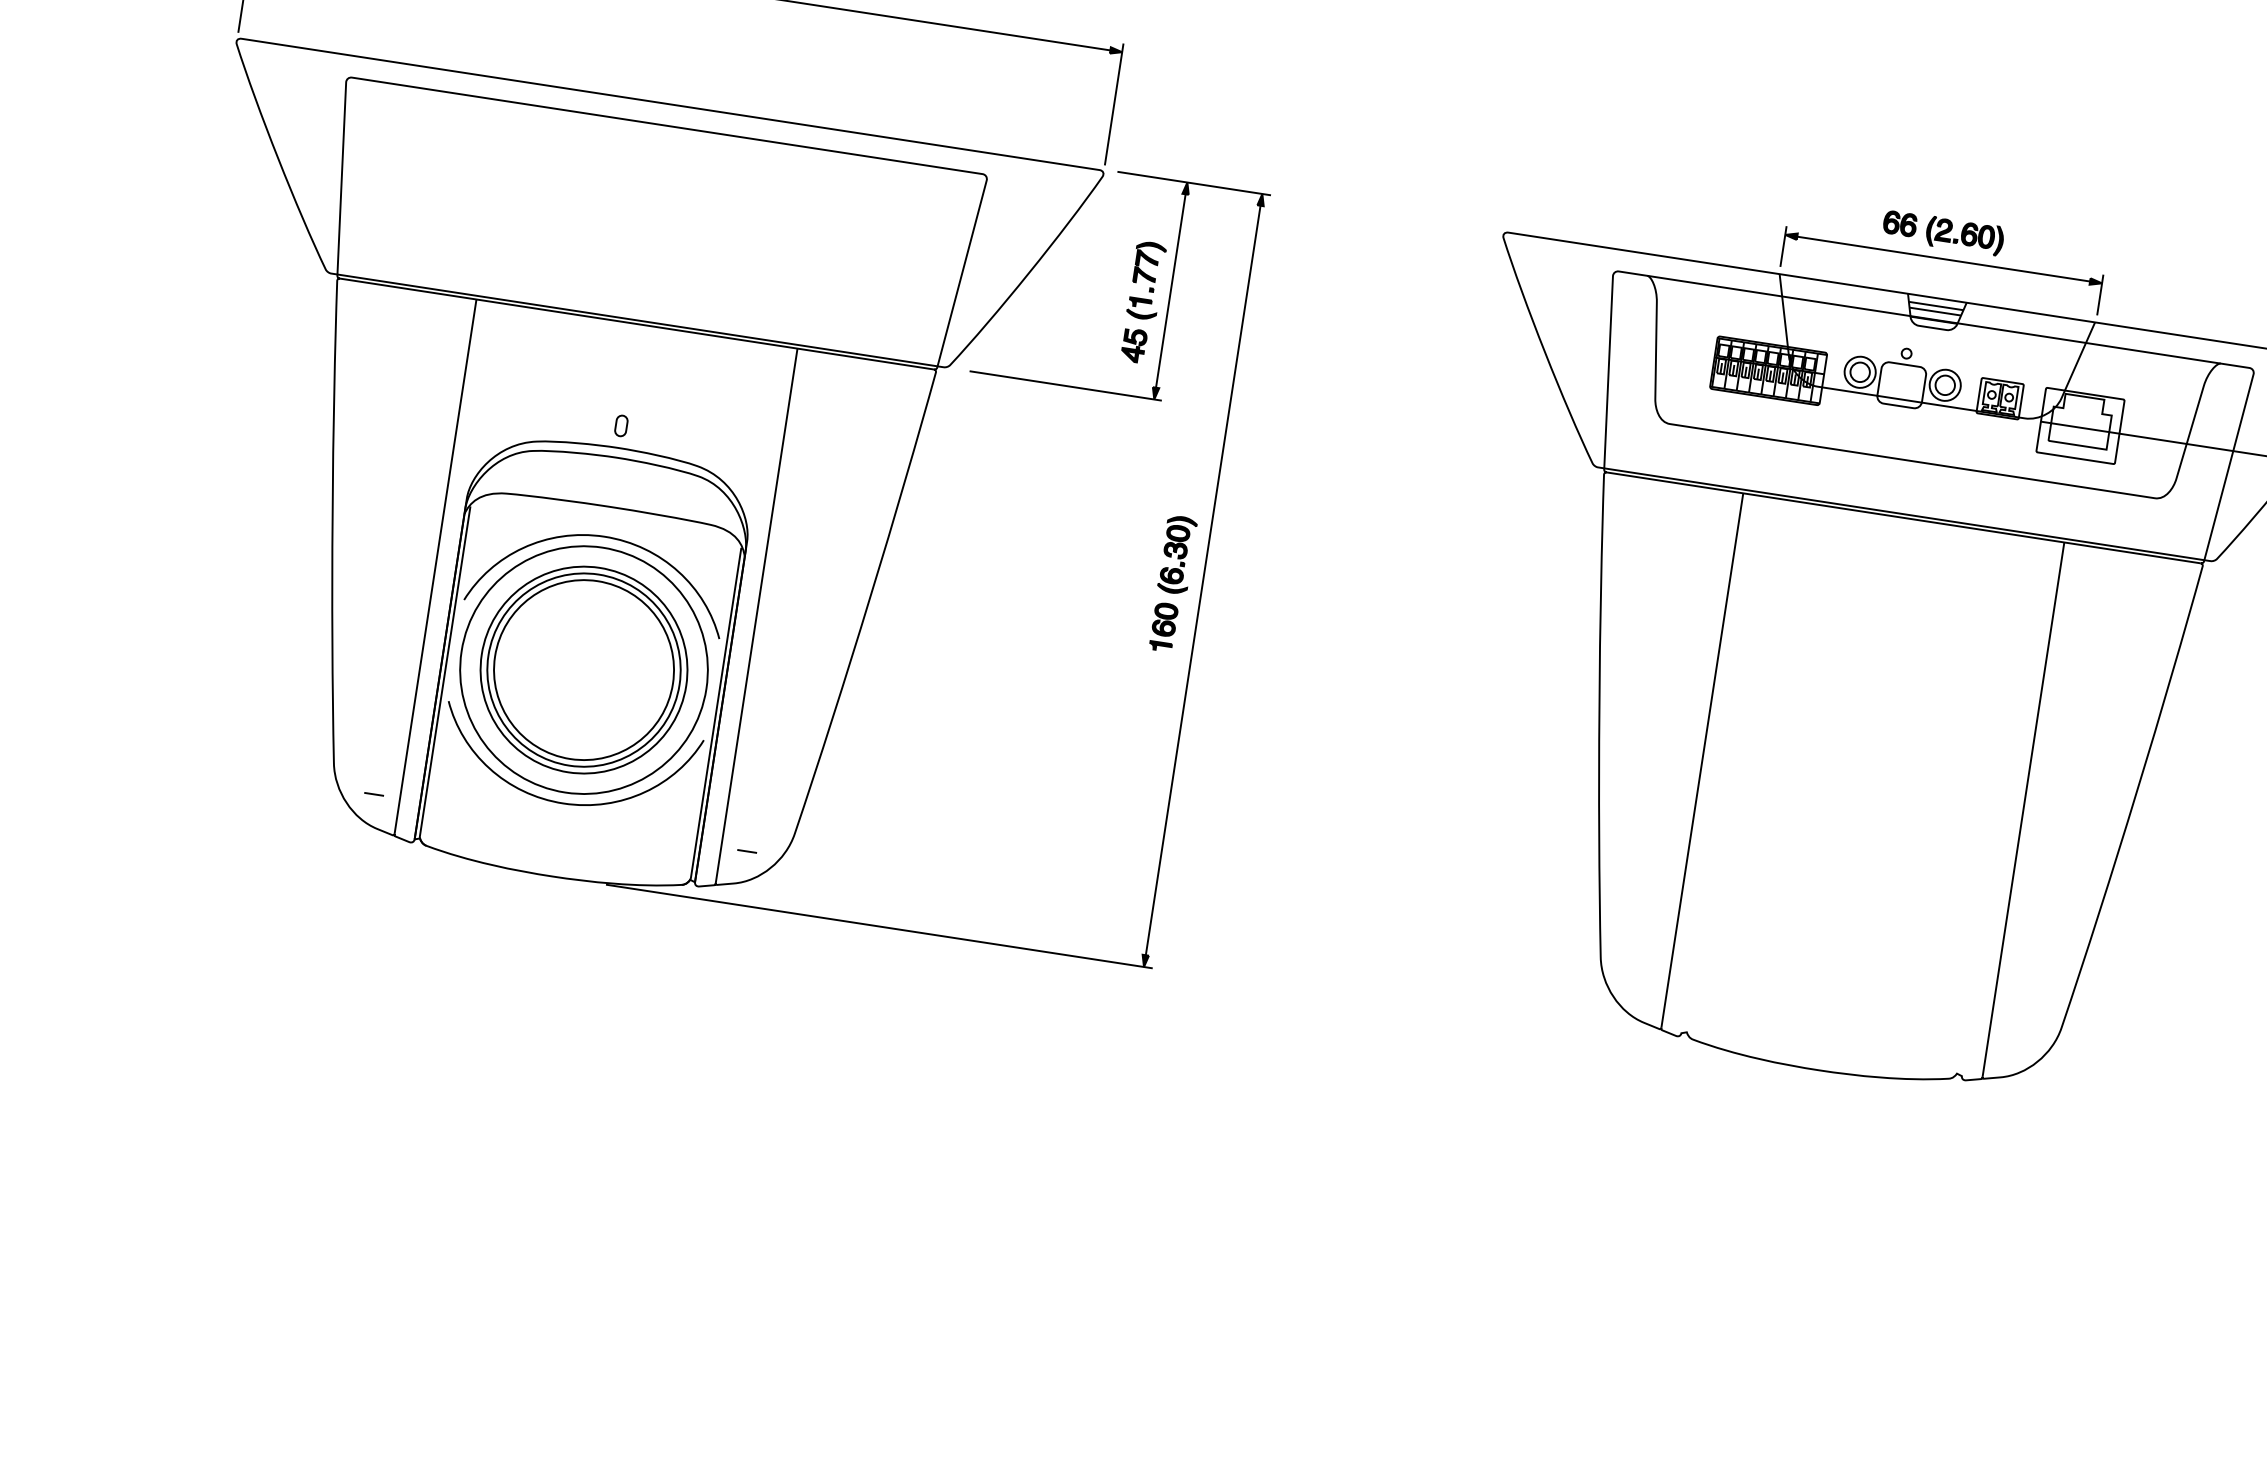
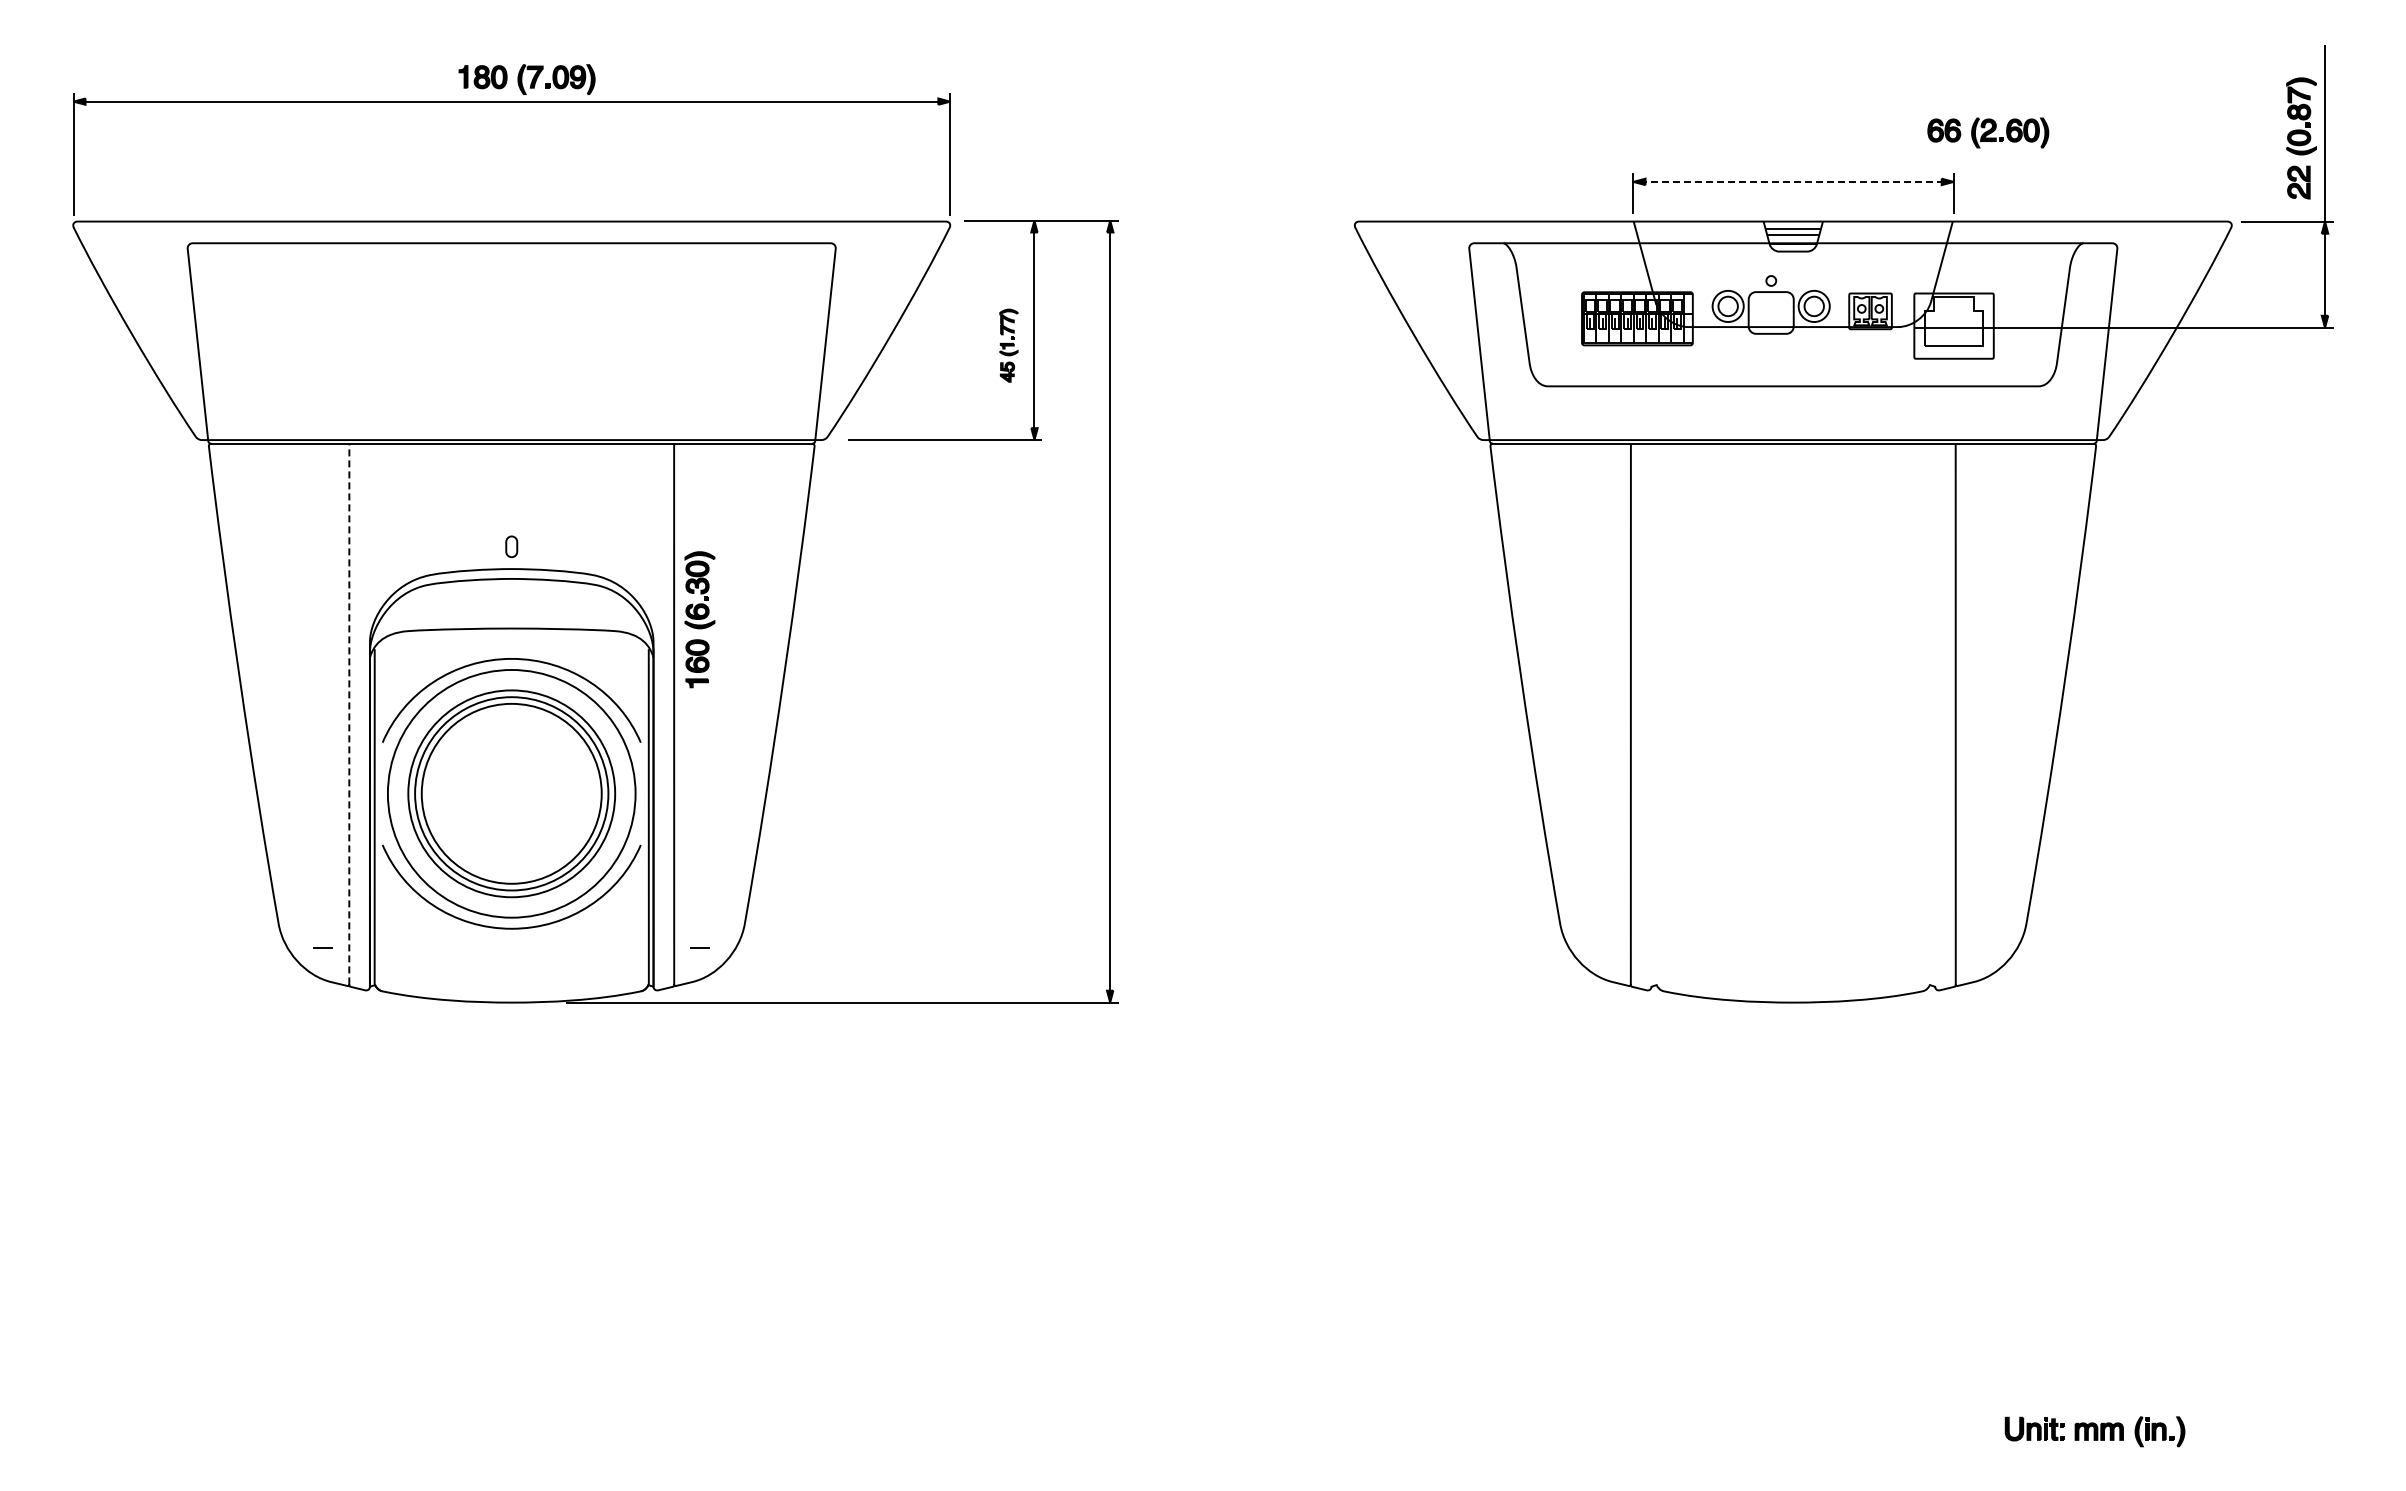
part: (1943, 232) -> (1988, 132), moved
line: (1943, 258) -> (1793, 181), solid -> dashed
part: (1142, 302) -> (1008, 345), size x0.6
line: (435, 566) -> (349, 713), solid -> dashed
part: (1172, 583) -> (699, 619), moved

